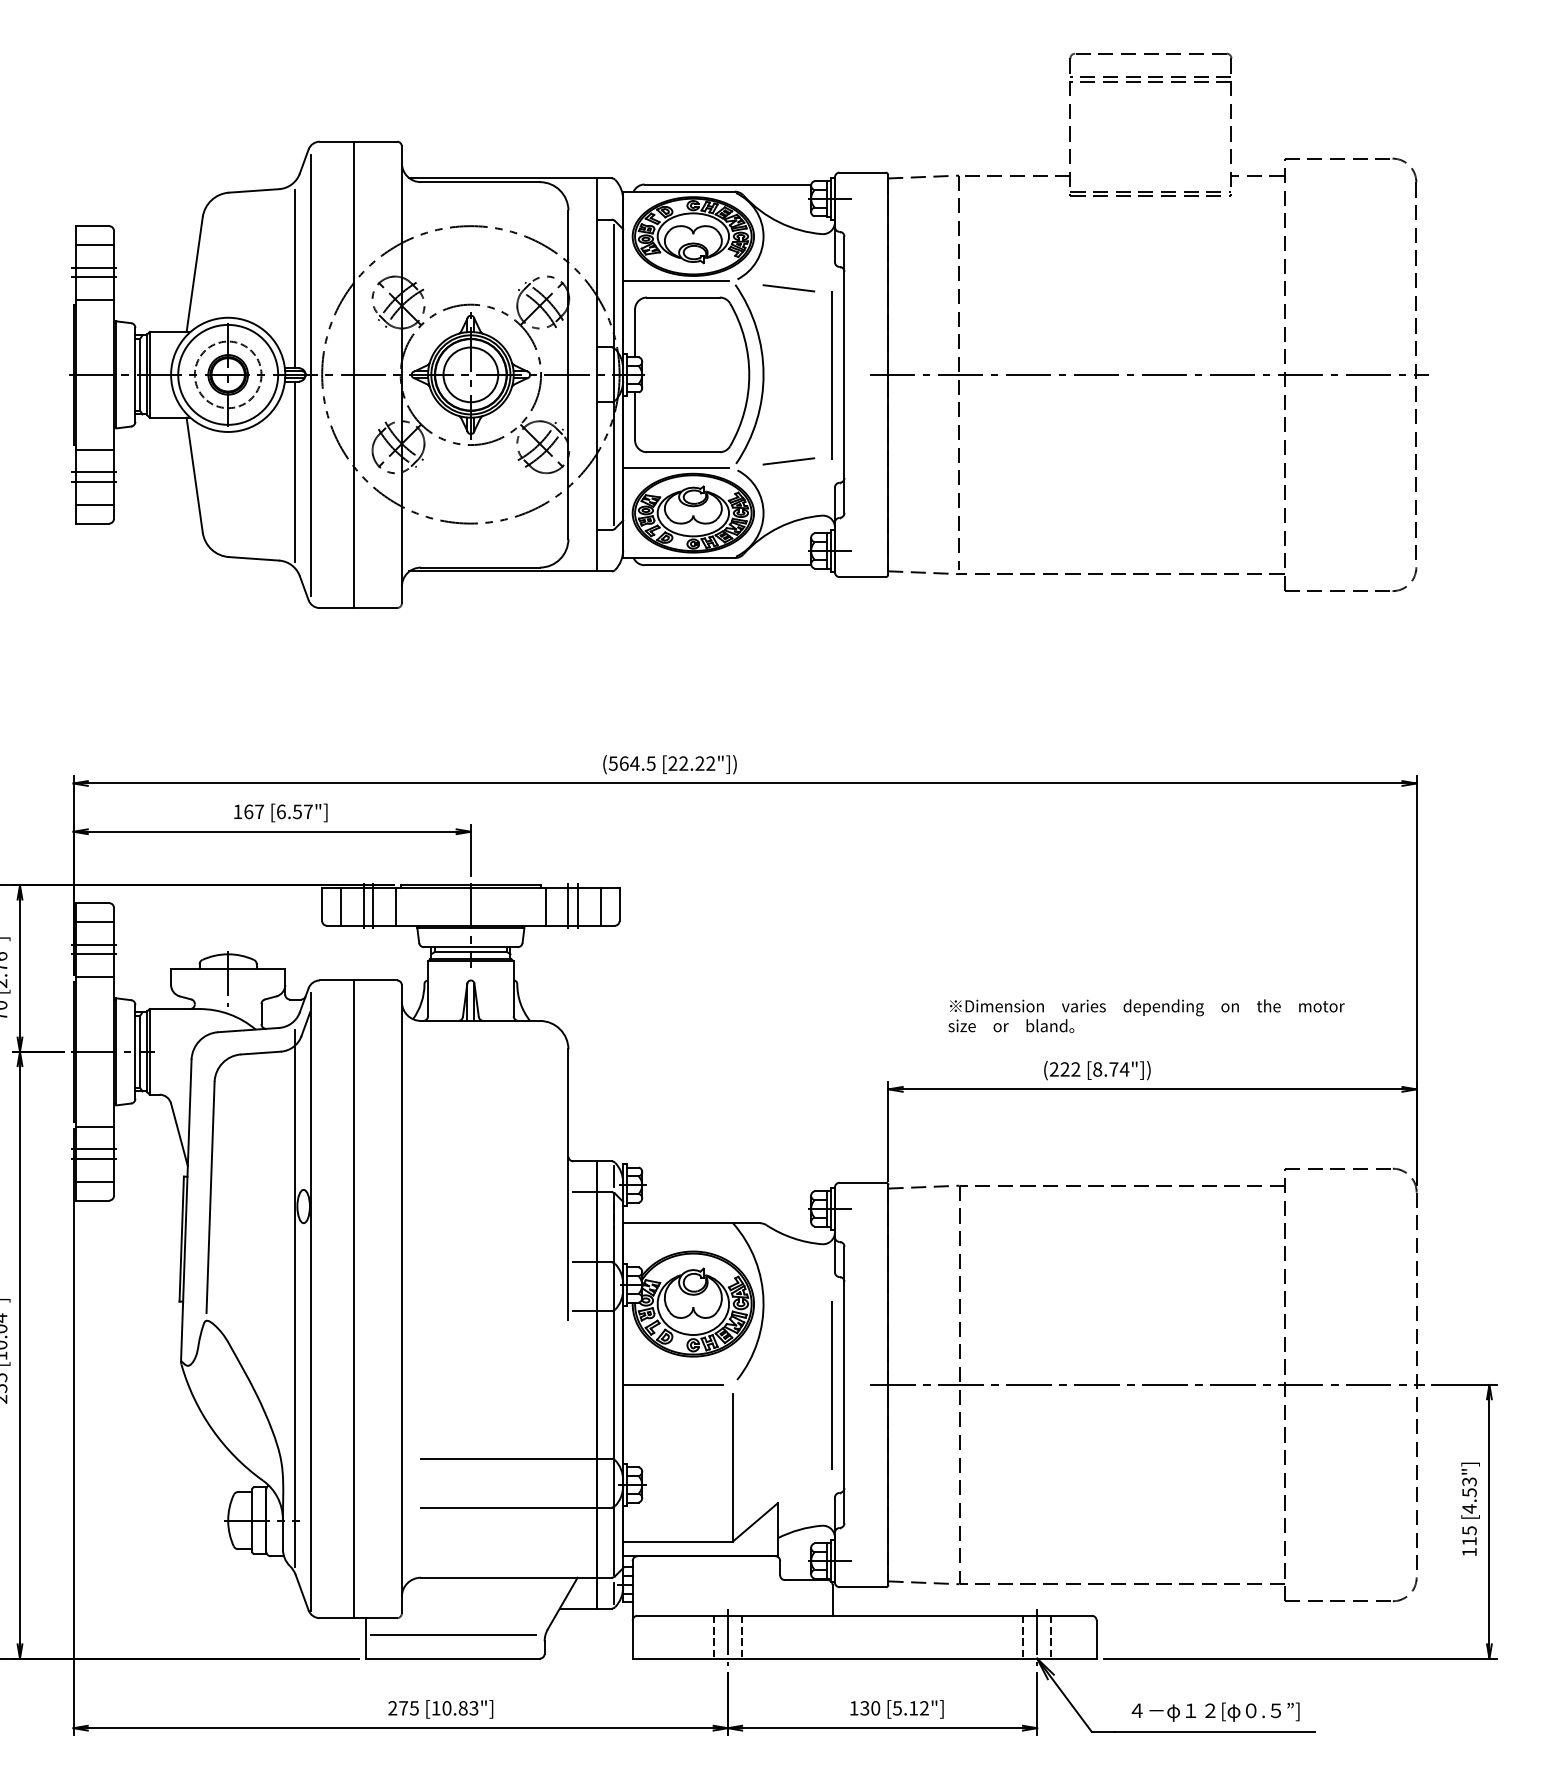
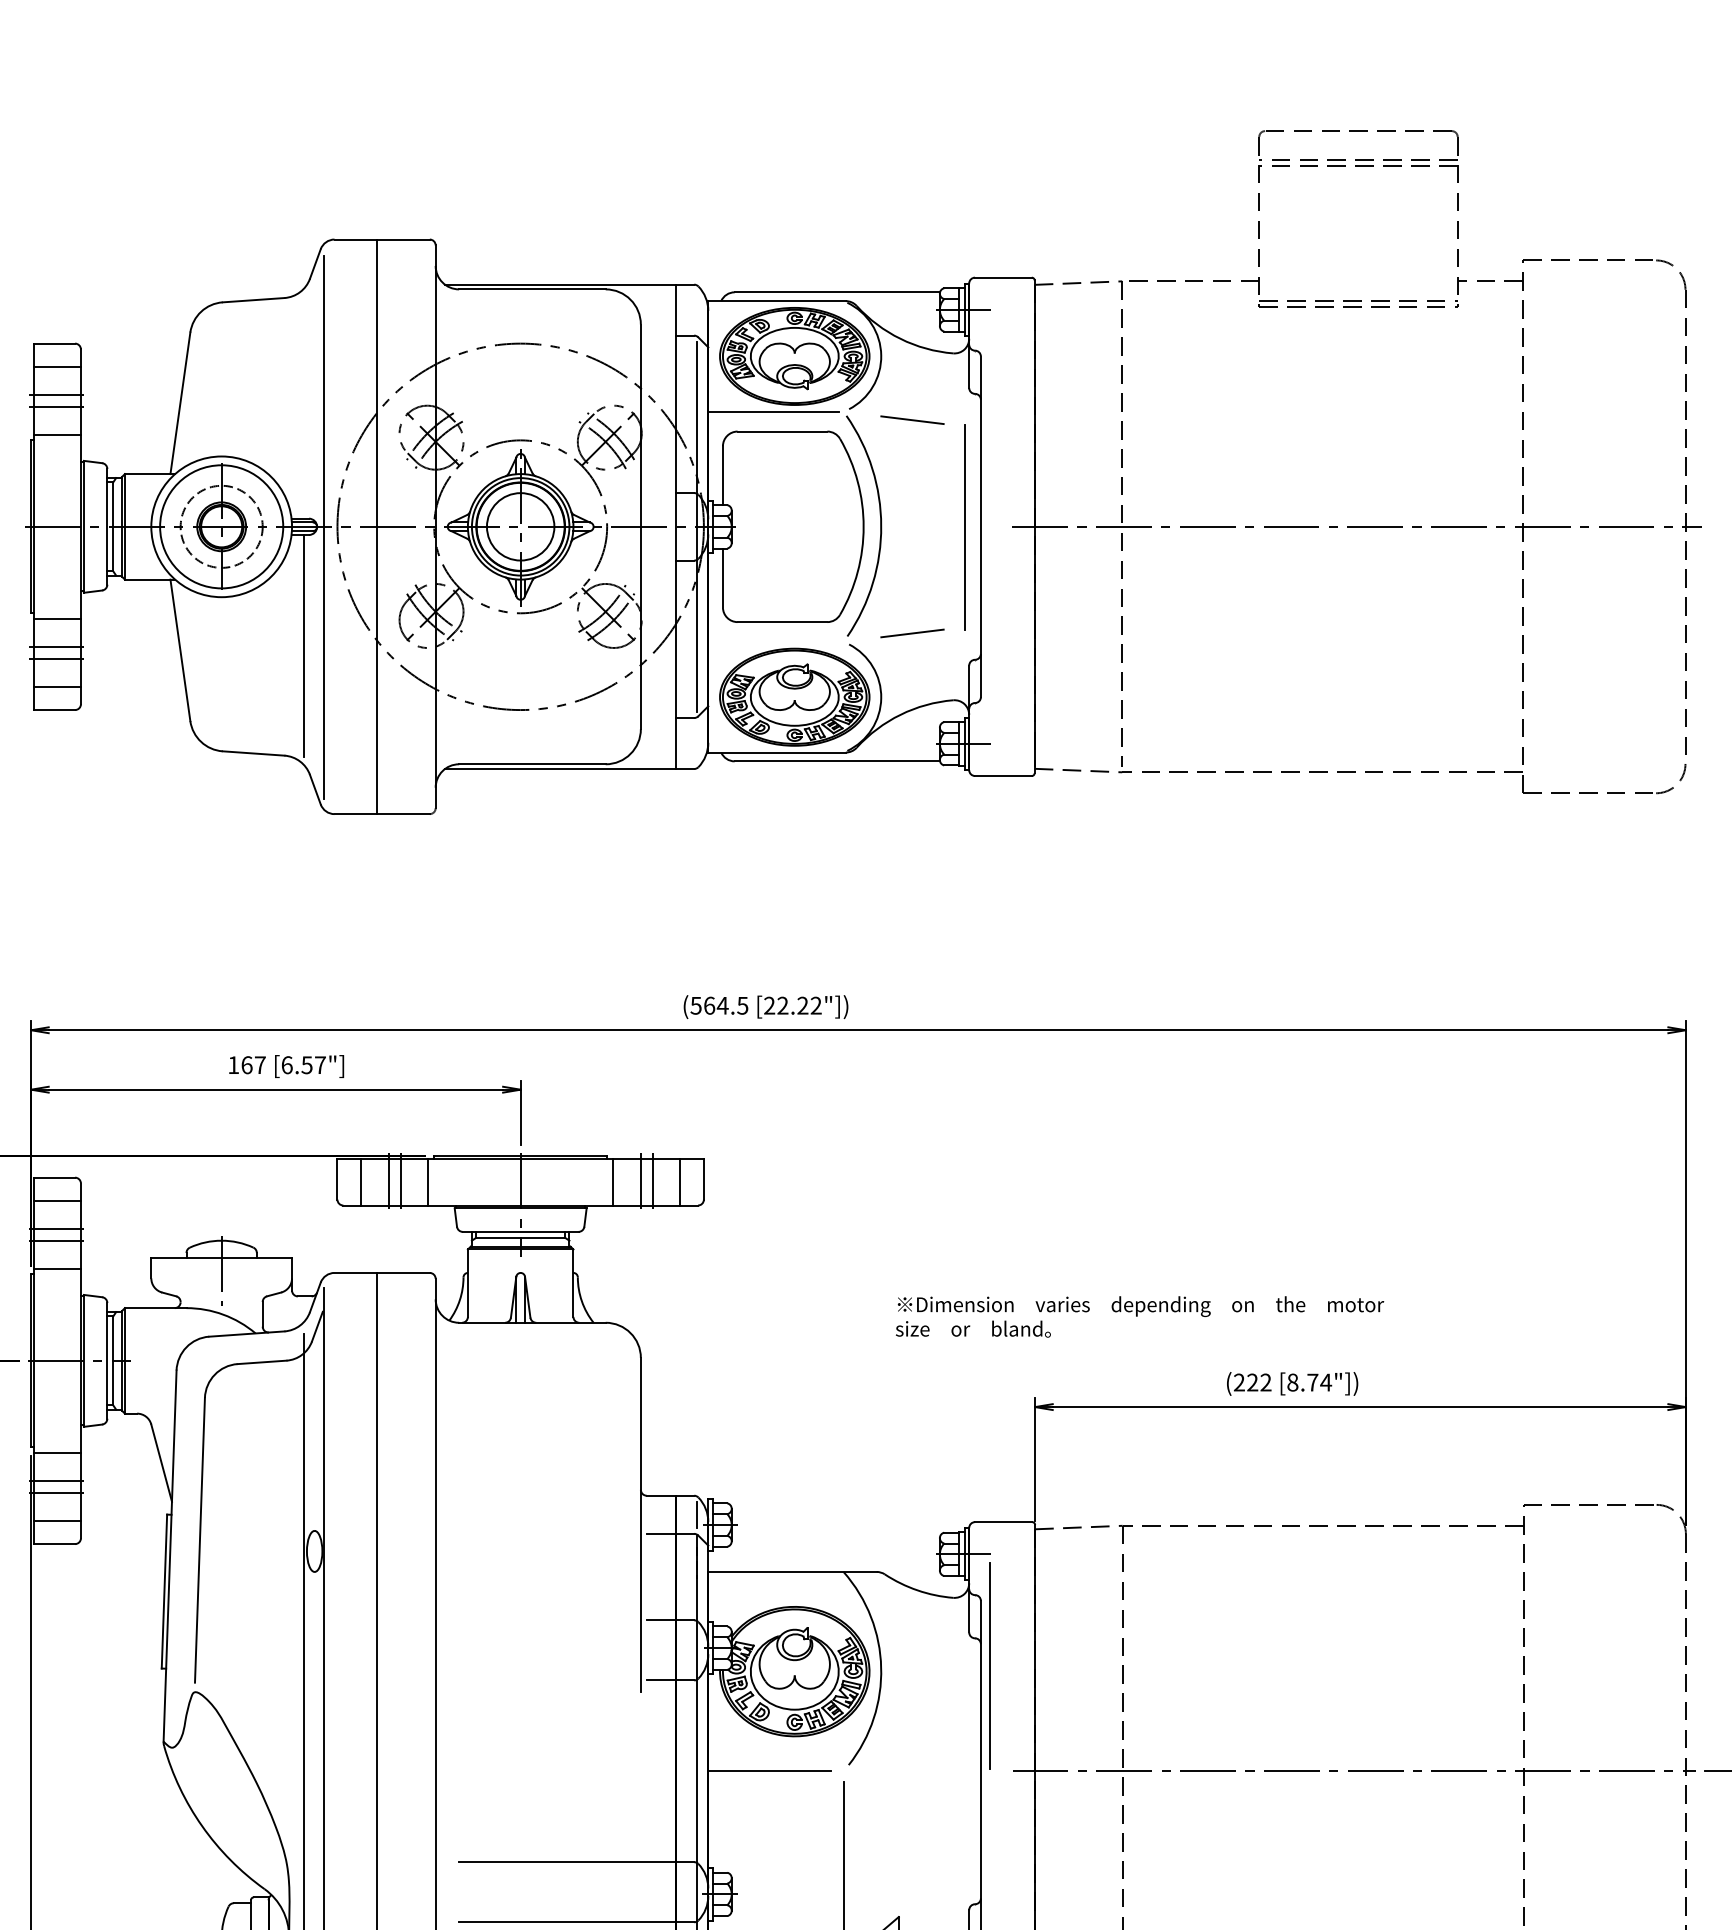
line: (294, 279) -> (303, 409), removed
line: (675, 468) -> (772, 642), removed
text: (1146, 1015) -> (1139, 1316), moved
line: (831, 1385) -> (989, 1665), moved

